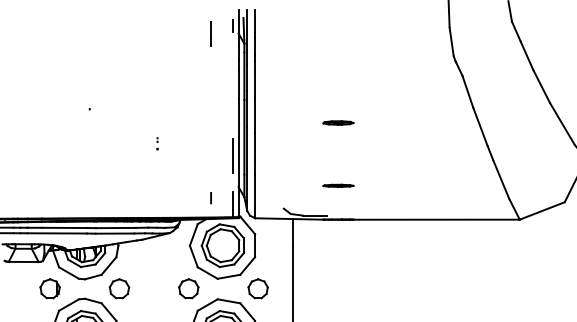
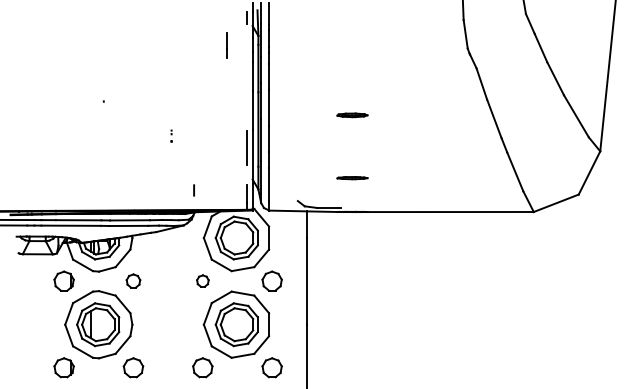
line: (210, 34) -> (226, 45), moved
line: (210, 198) -> (193, 190), moved
part: (119, 288) -> (133, 280), size x0.7
part: (188, 288) -> (202, 280), size x0.6

